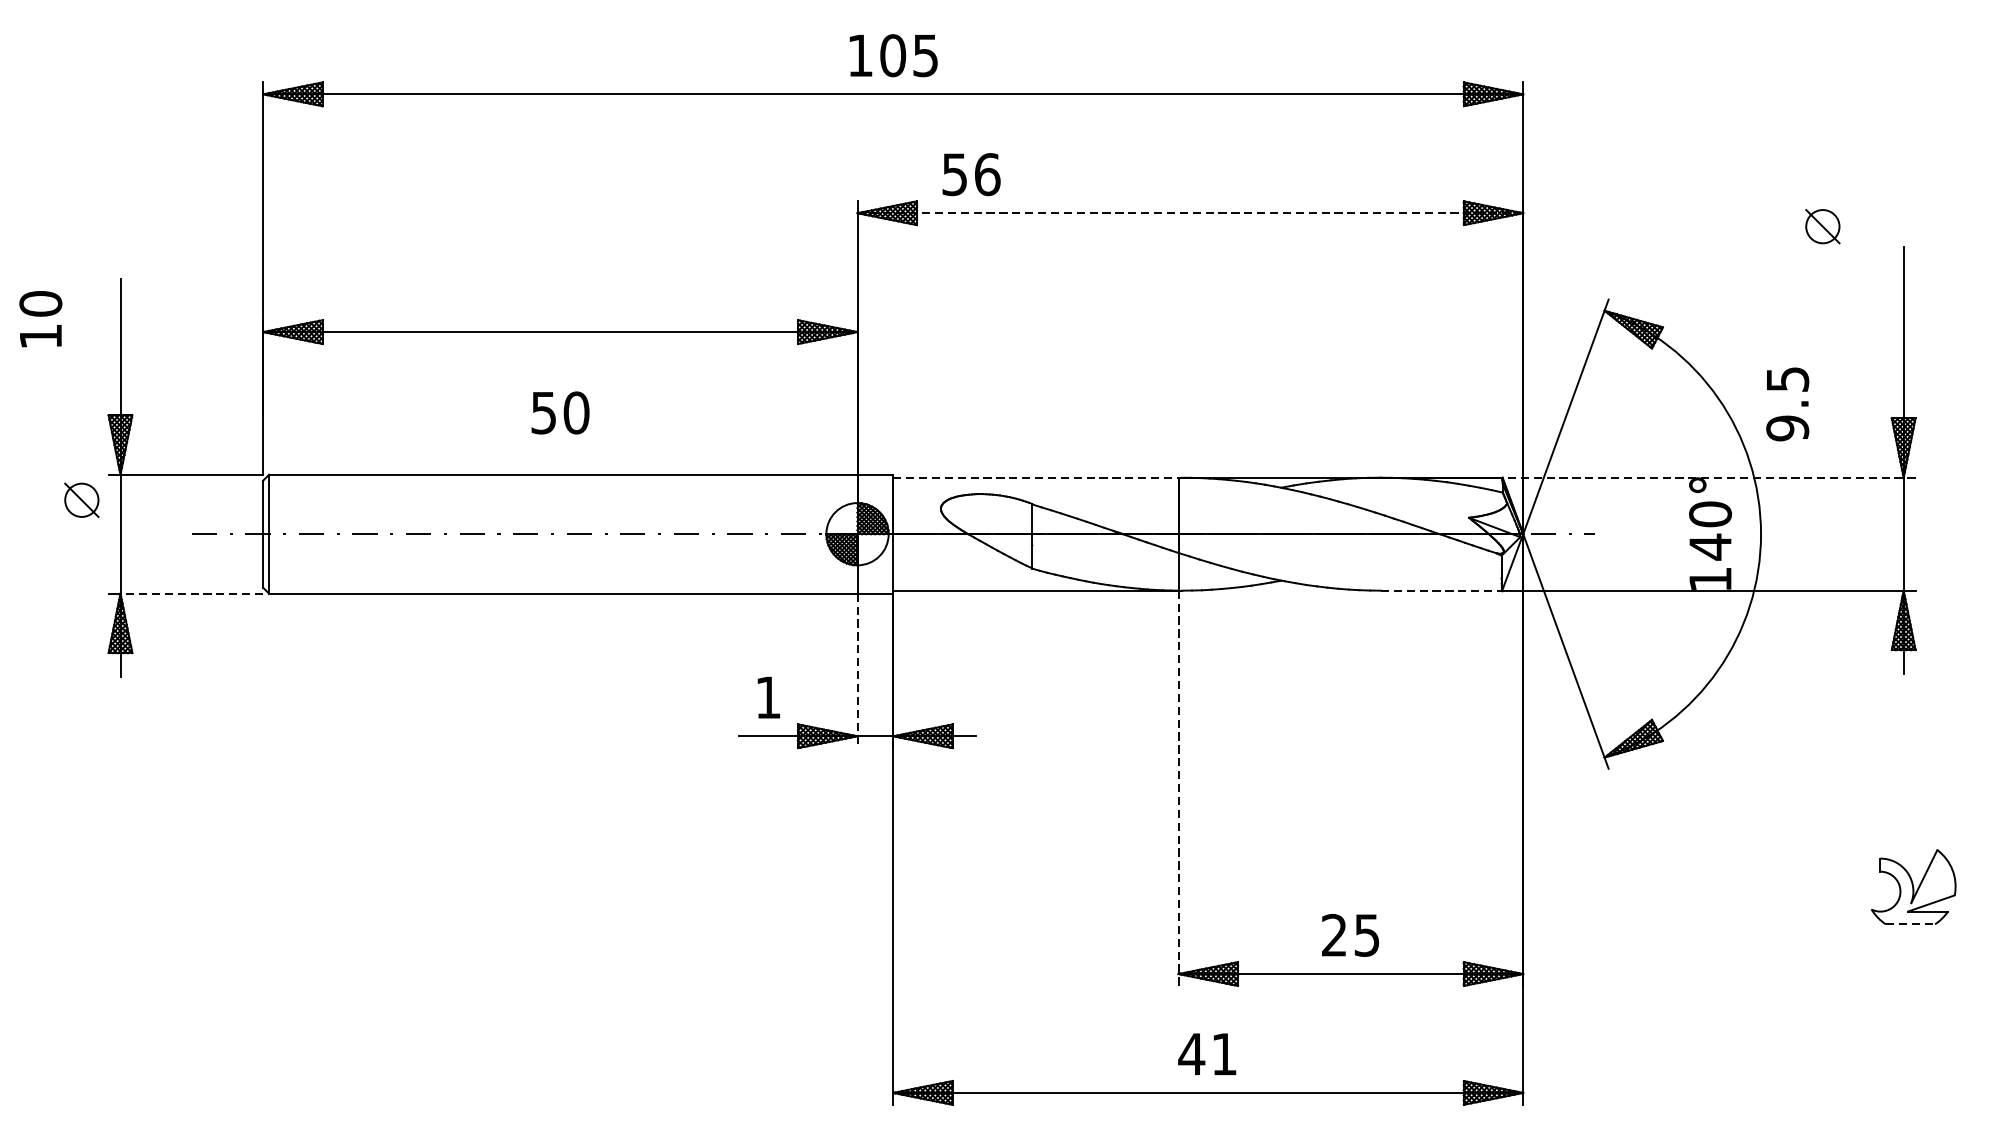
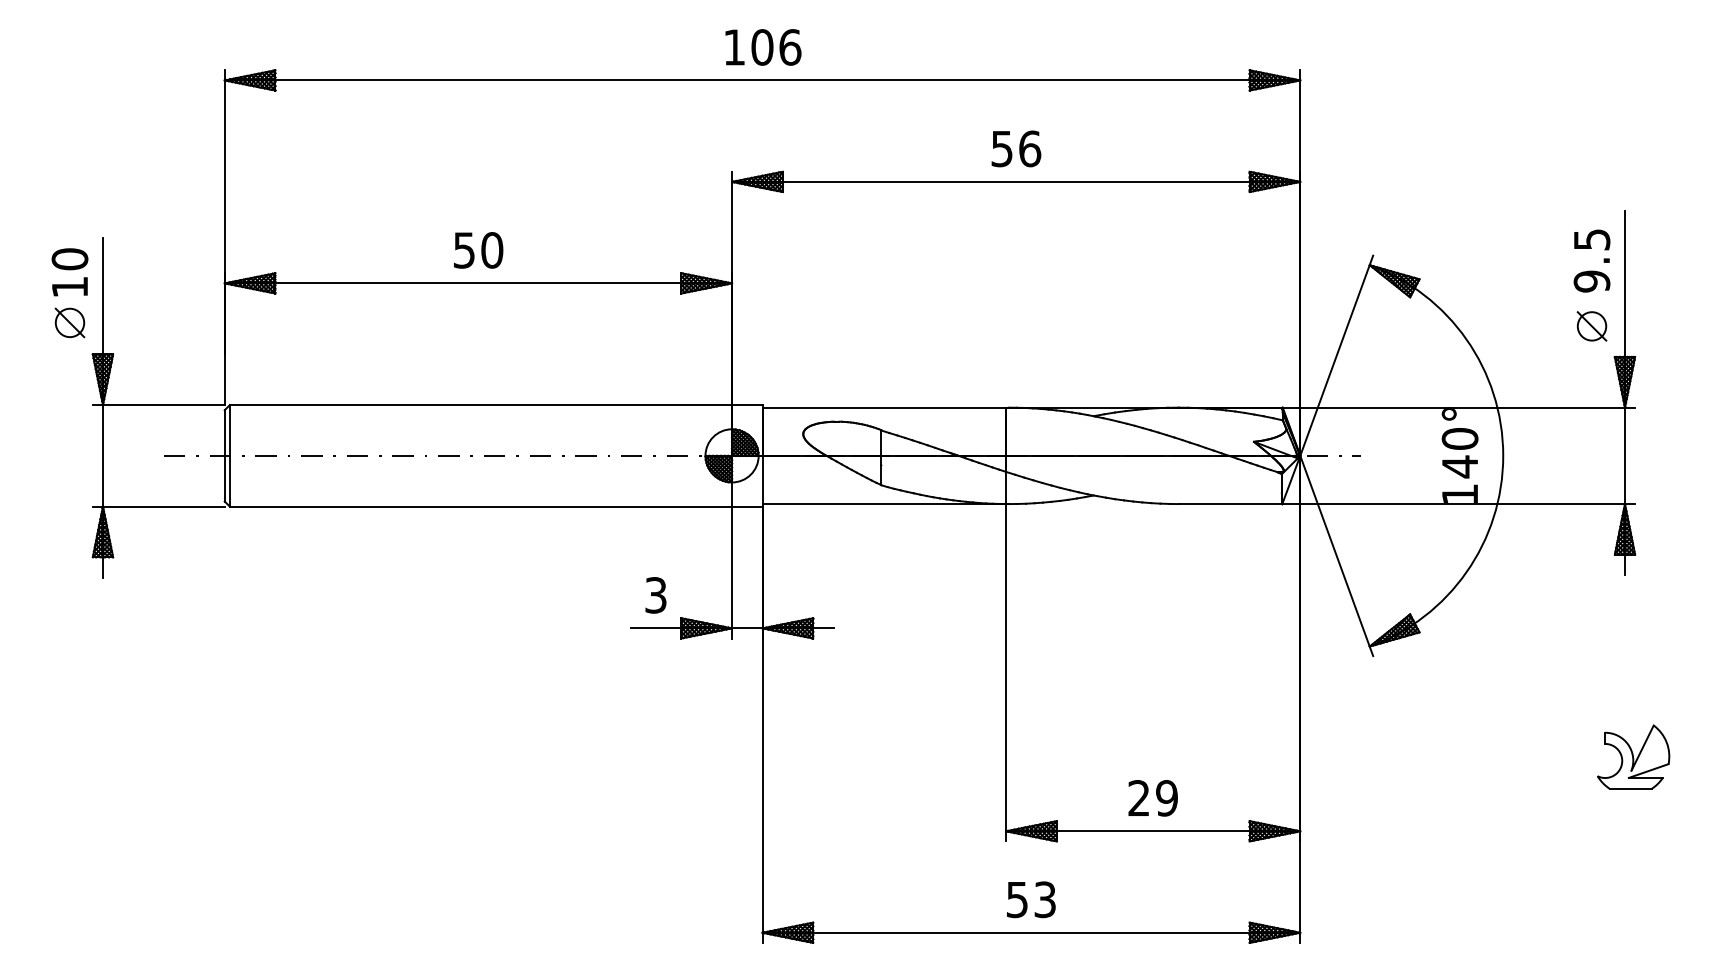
text: (925, 55) -> (790, 47), 105 -> 106
text: (971, 174) -> (1016, 148), moved
line: (1190, 212) -> (1016, 181), dashed -> solid
part: (1822, 226) -> (1591, 326), moved
text: (40, 319) -> (69, 272), moved
text: (1787, 403) -> (1591, 260), moved
text: (560, 413) -> (478, 250), moved
line: (1036, 477) -> (884, 407), dashed -> solid
line: (1708, 477) -> (1458, 407), dashed -> solid
part: (81, 499) -> (69, 322), moved
line: (1441, 591) -> (1230, 504), dashed -> solid
line: (191, 593) -> (163, 506), dashed -> solid
line: (858, 670) -> (732, 572), dashed -> solid
text: (767, 697) -> (655, 595), 1 -> 3
line: (1179, 788) -> (1006, 672), dashed -> solid
line: (1911, 923) -> (1631, 788), dashed -> solid
text: (1366, 935) -> (1166, 798), 25 -> 29
text: (1207, 1053) -> (1030, 899), 41 -> 53

